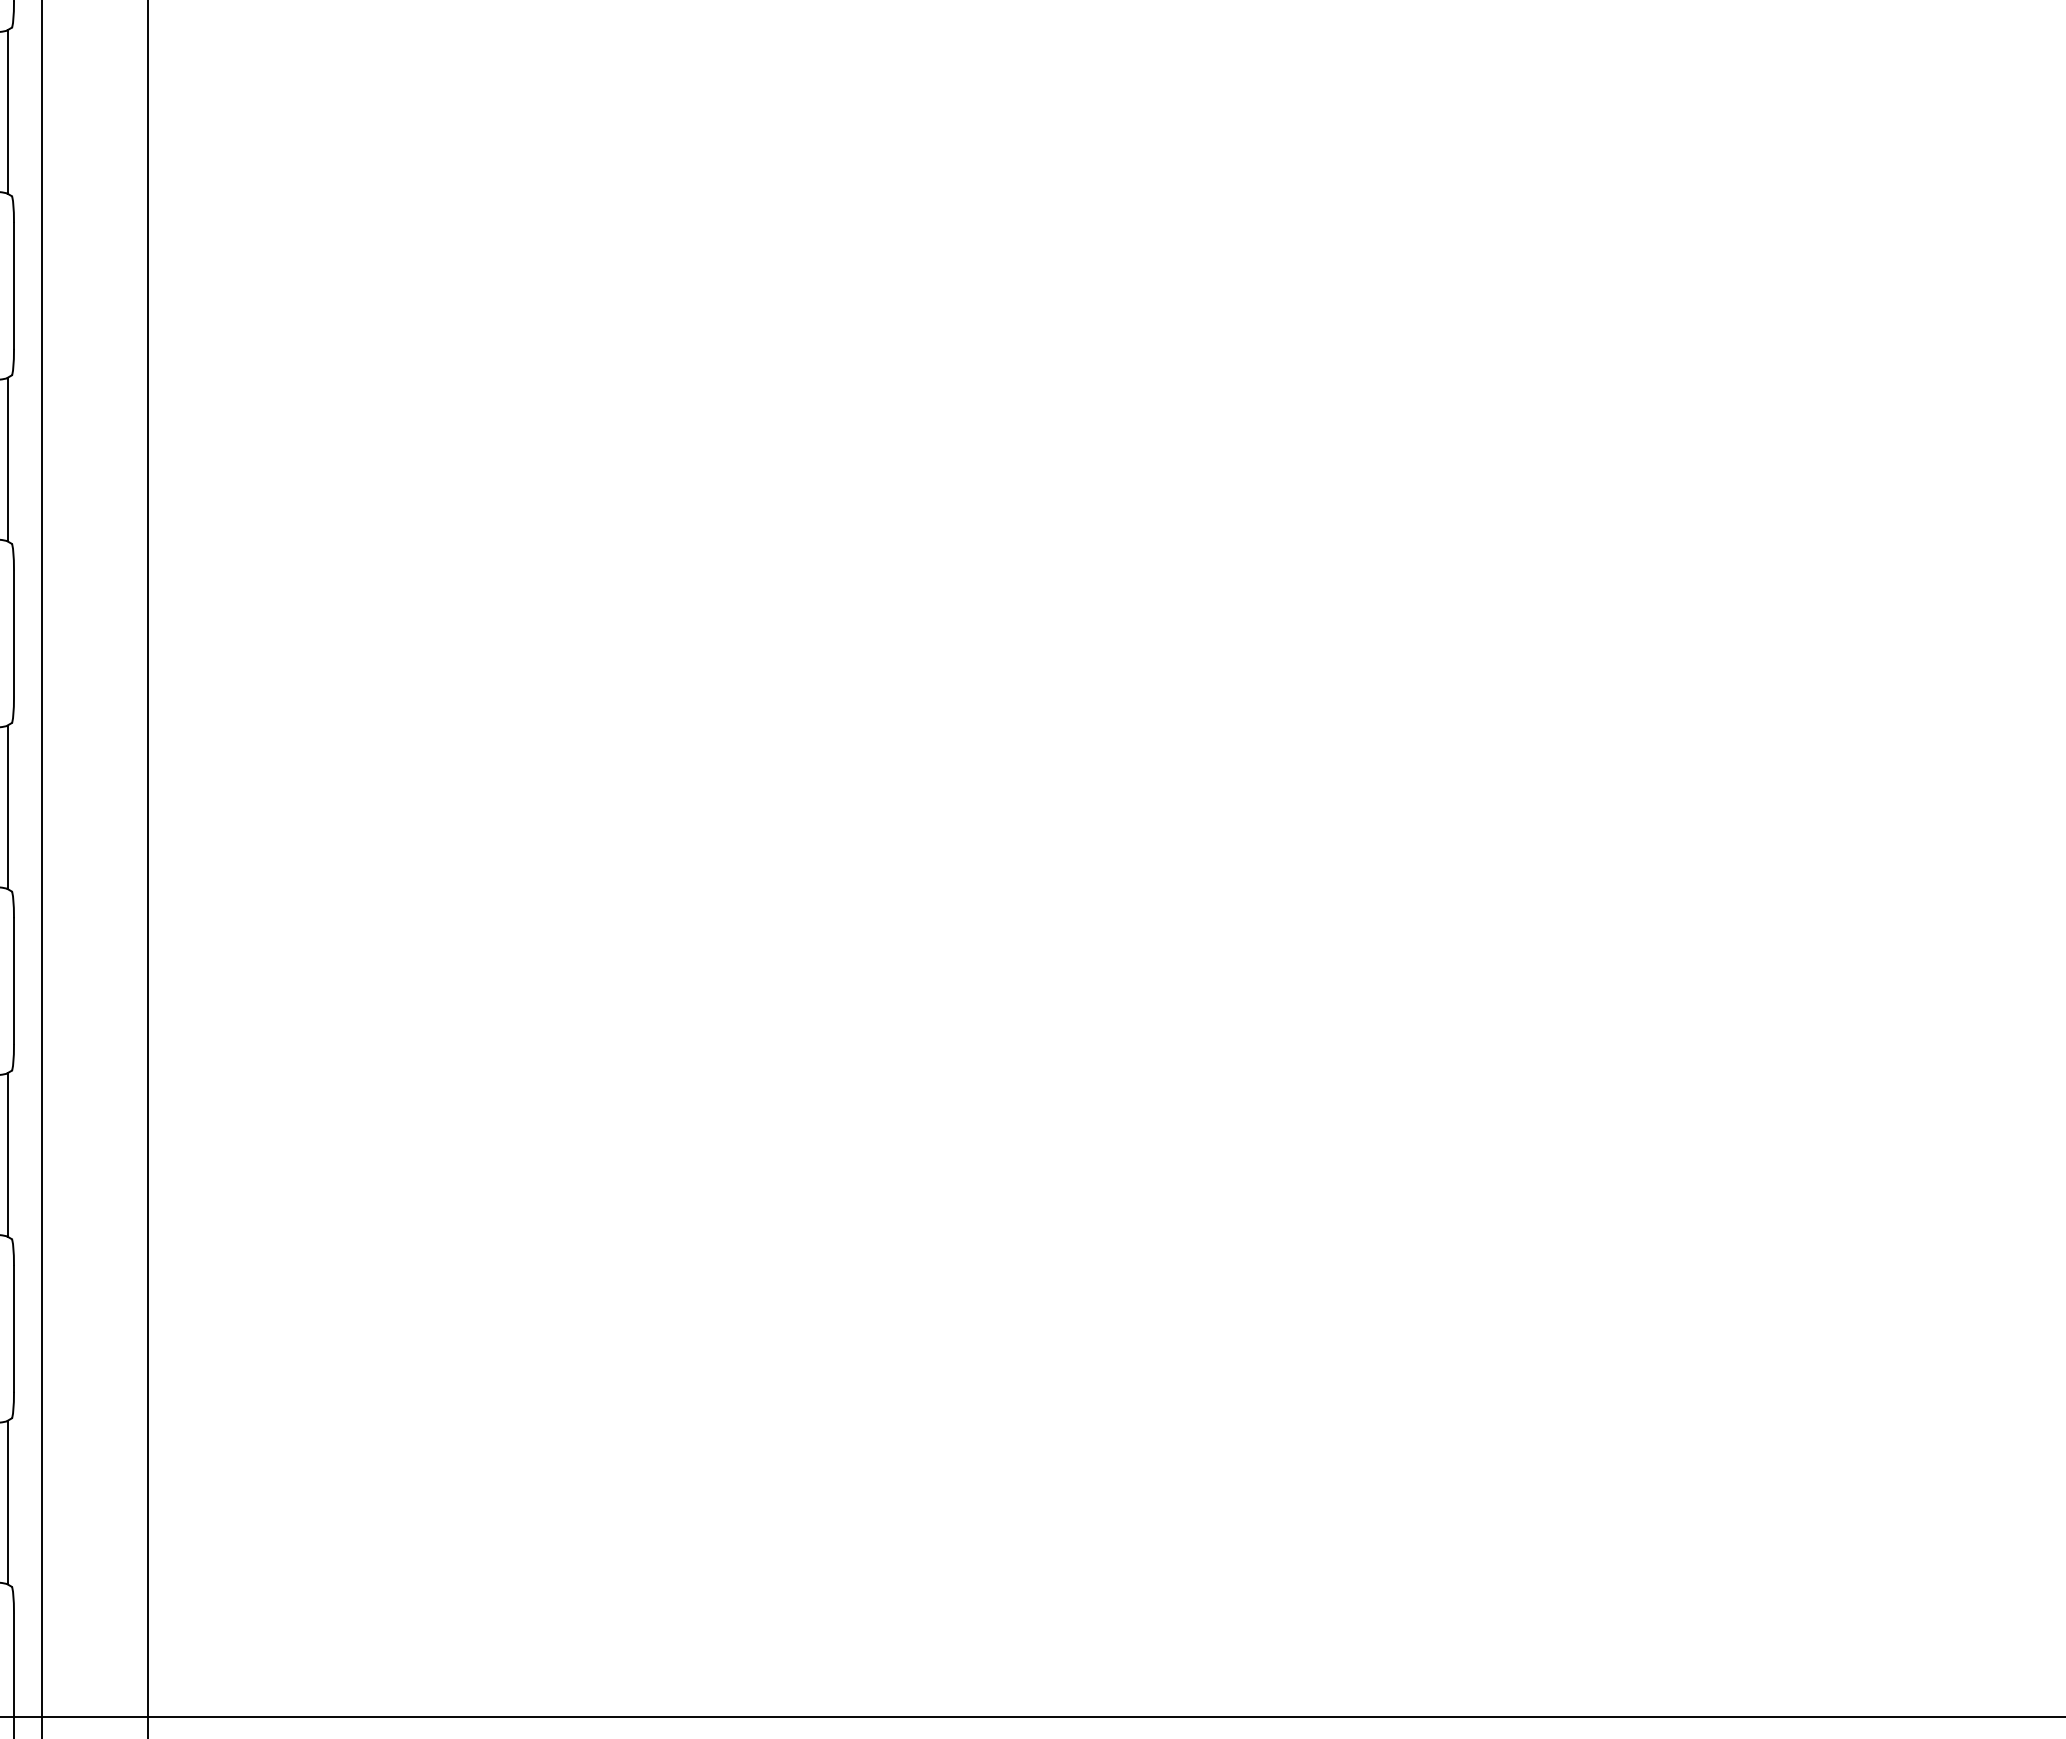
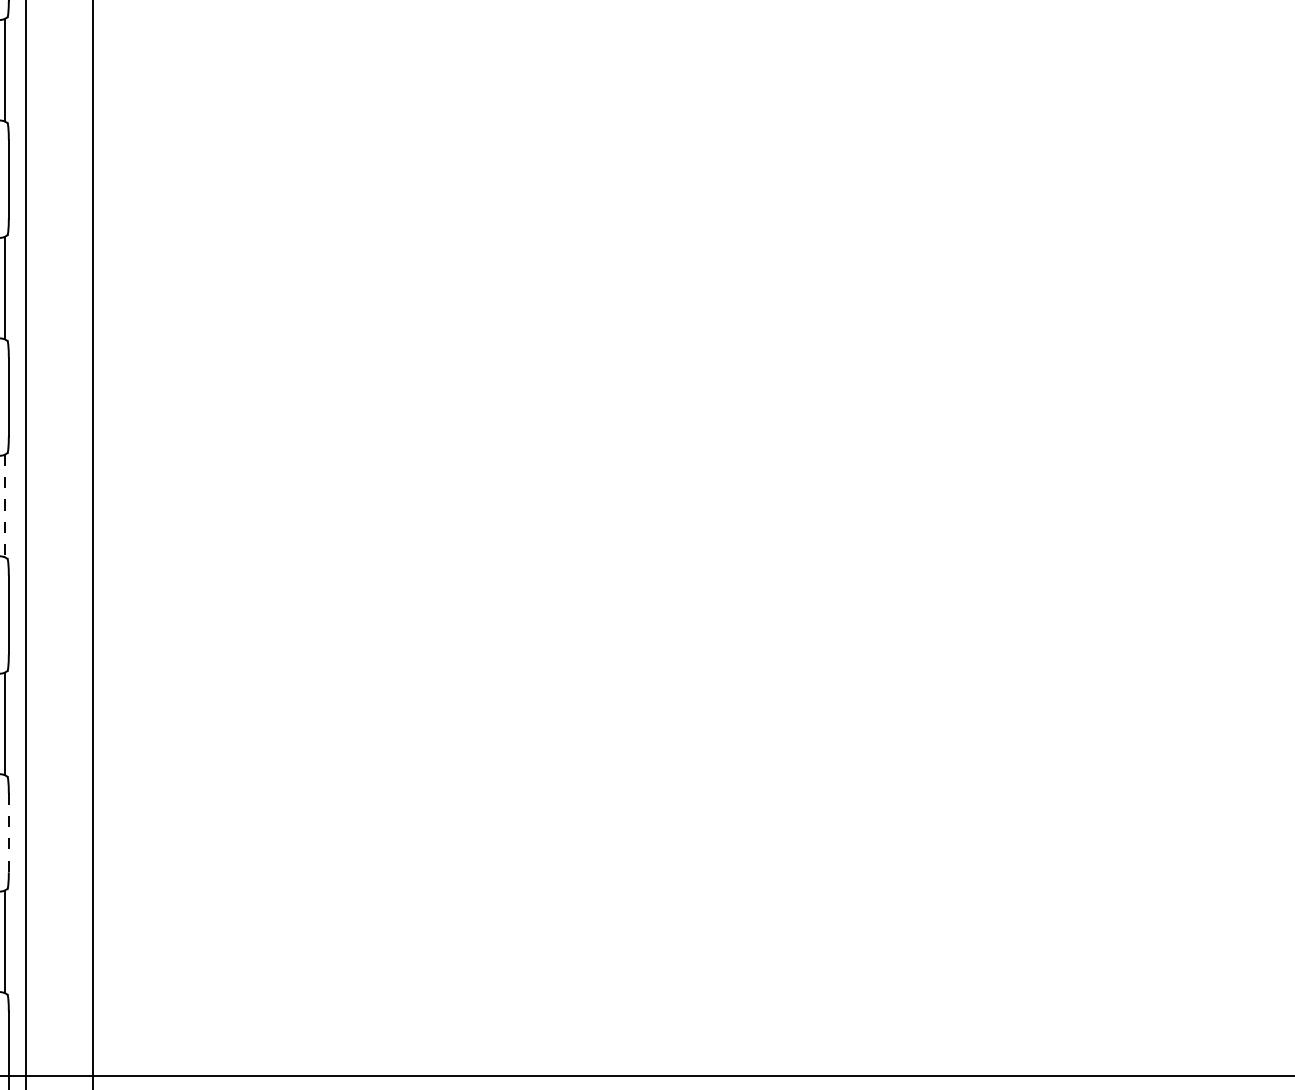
line: (7, 808) -> (4, 506), solid -> dashed
line: (13, 1329) -> (8, 833), solid -> dashed

